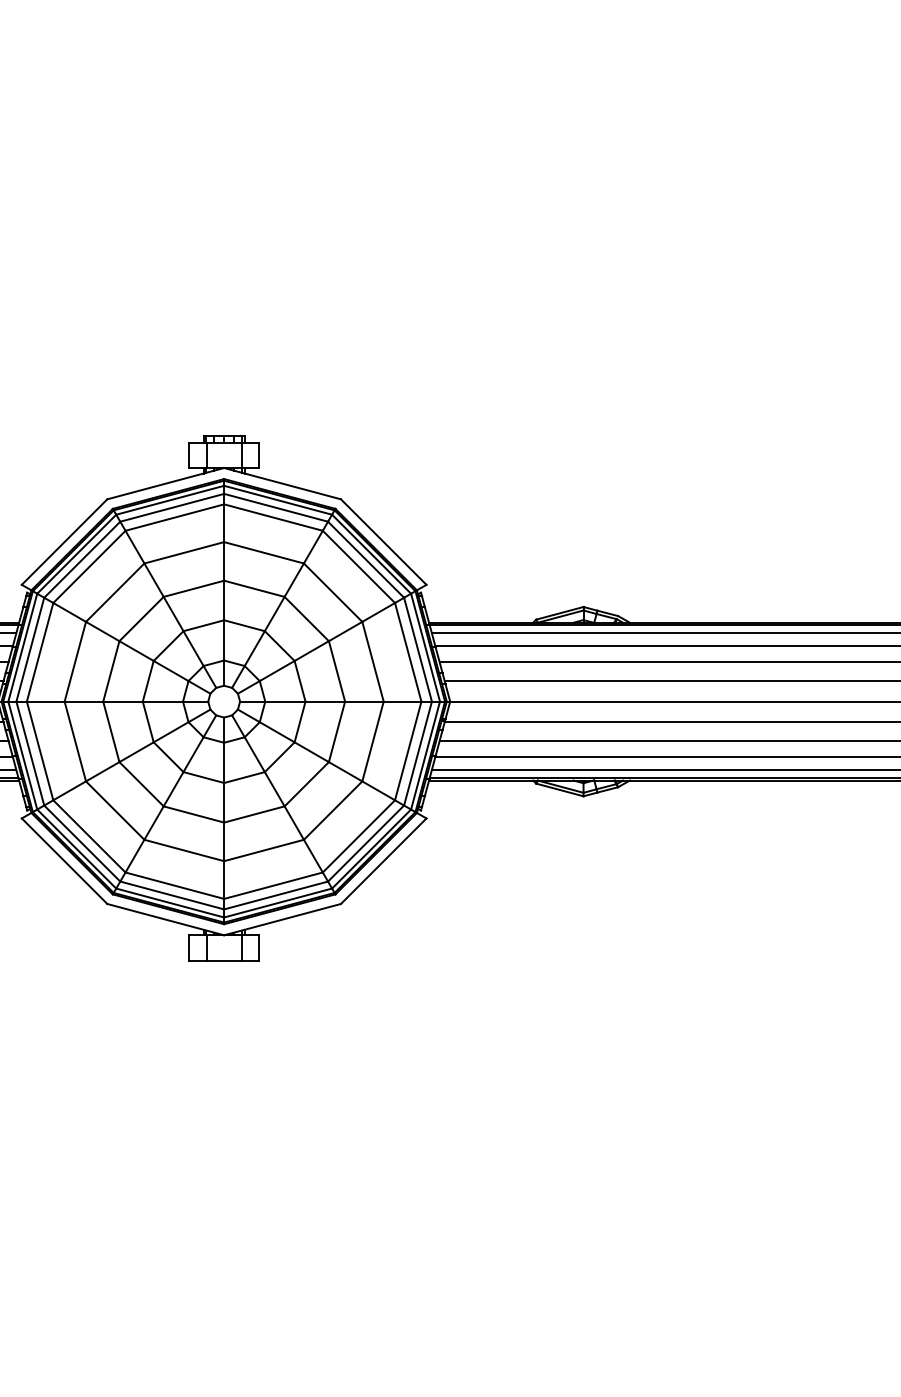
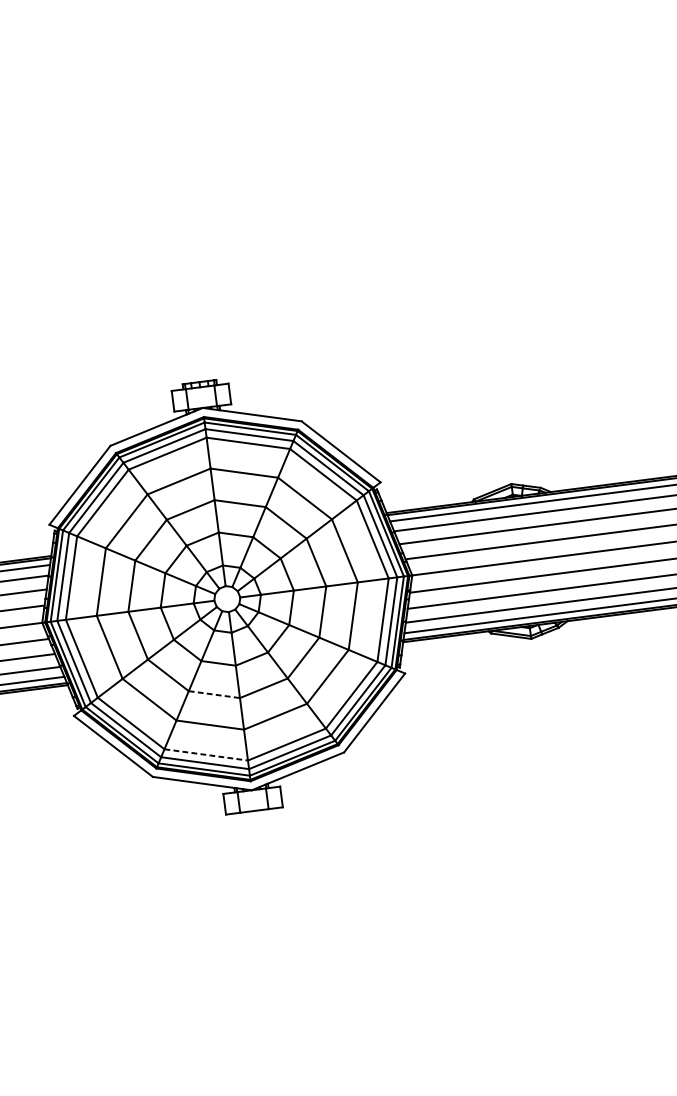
line: (194, 814) -> (214, 694), solid -> dashed
line: (175, 885) -> (206, 754), solid -> dashed

